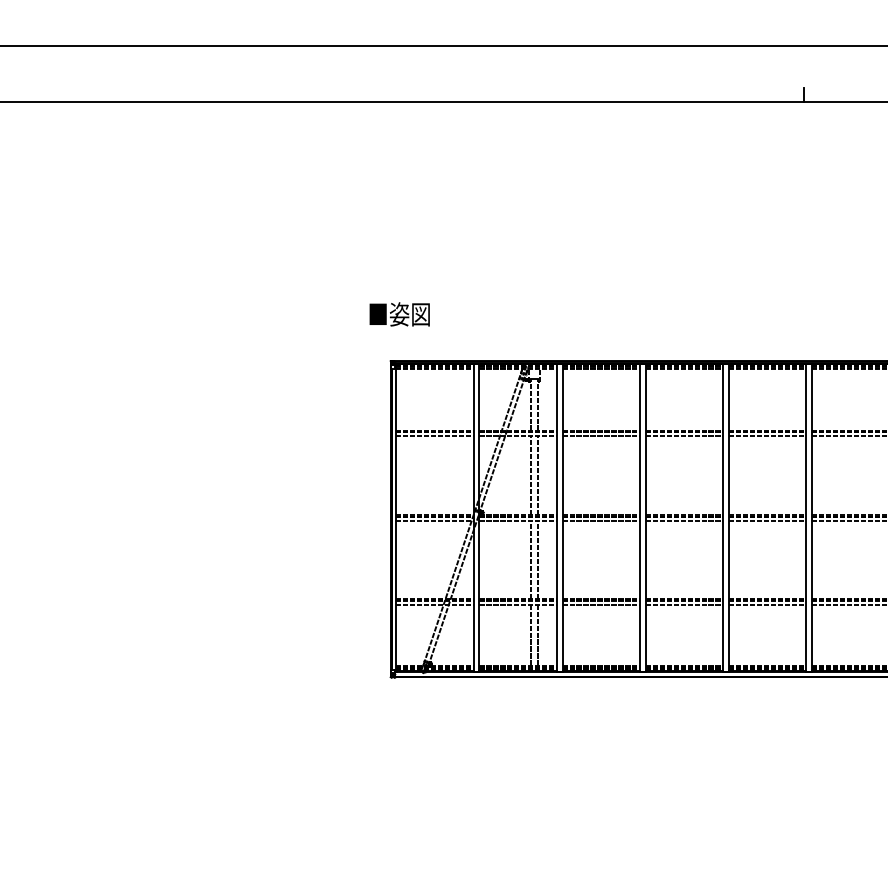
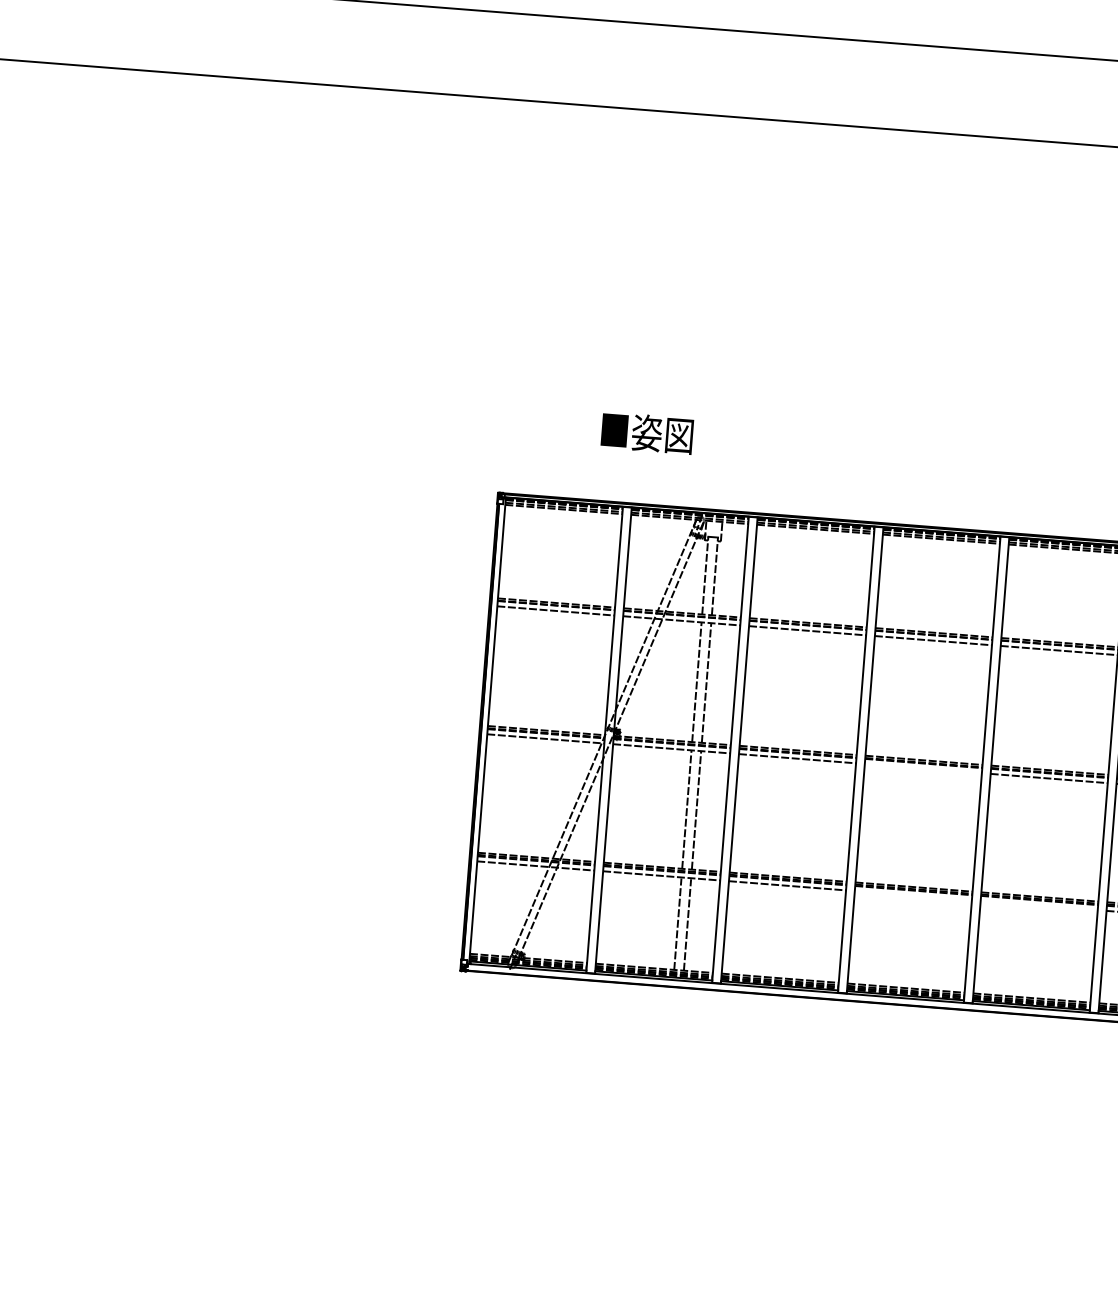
text: (399, 314) -> (646, 433), moved
line: (684, 520) -> (923, 768), removed
line: (684, 604) -> (913, 895), removed
line: (767, 604) -> (1039, 905), removed

